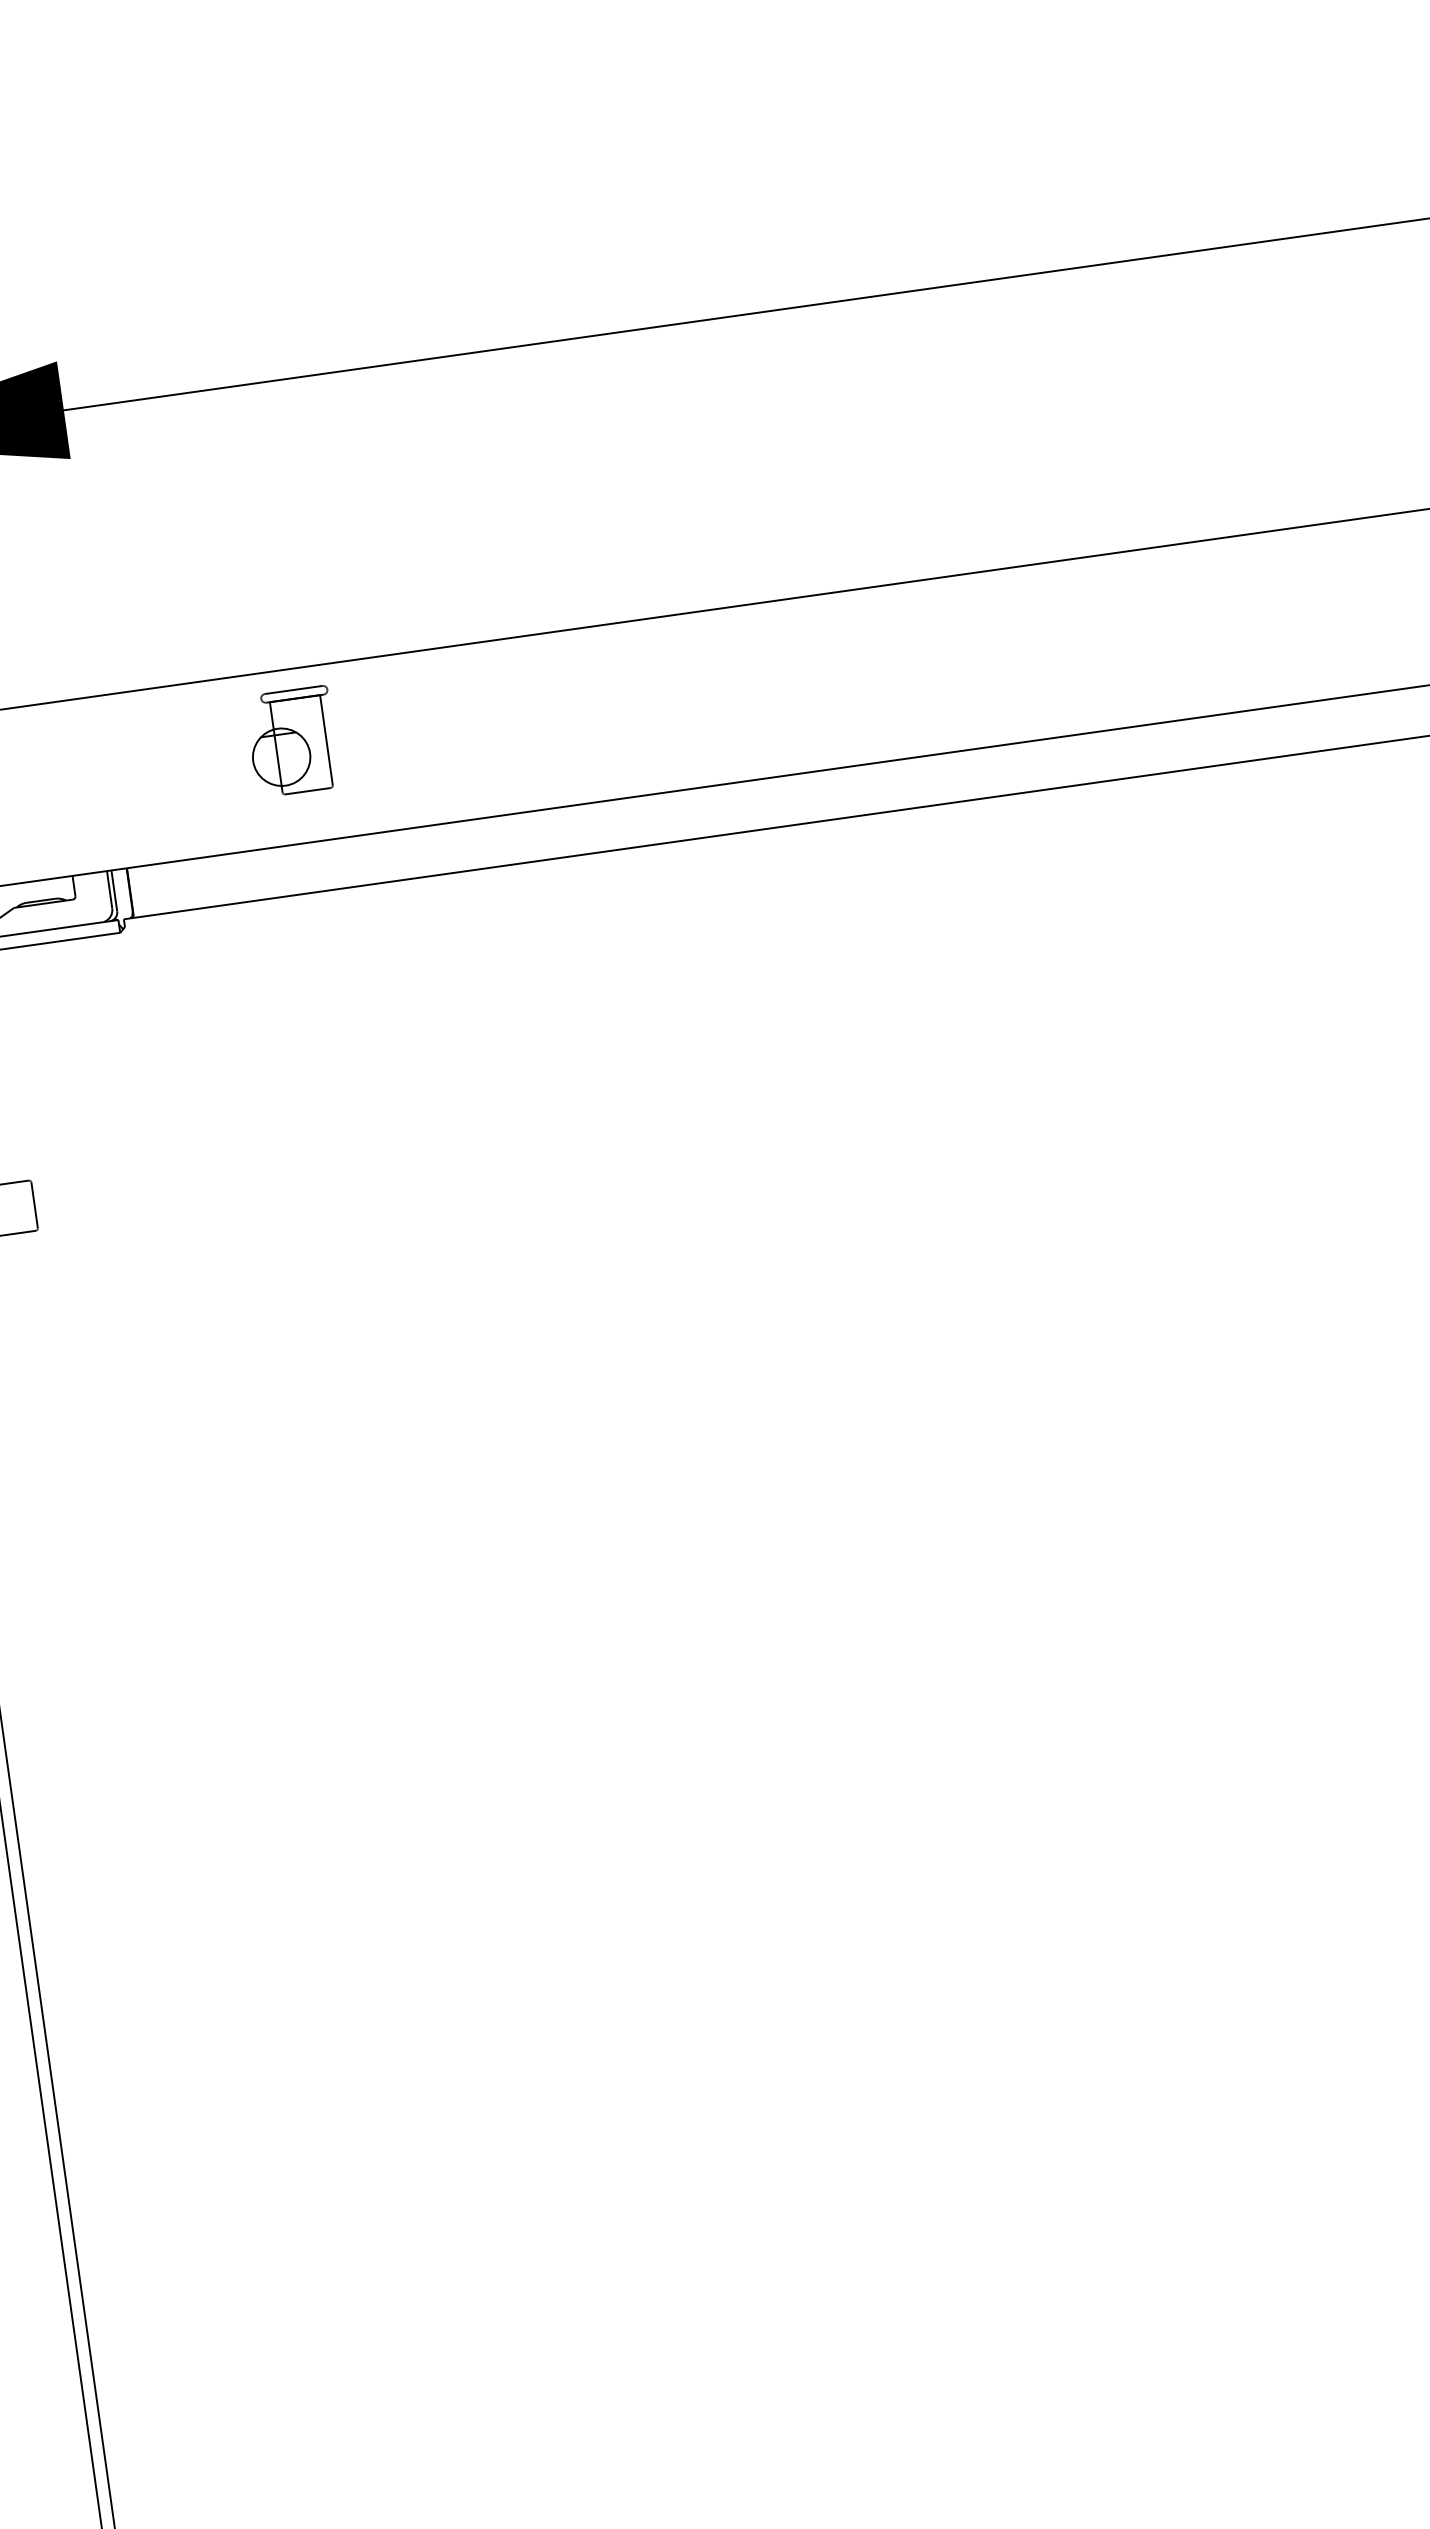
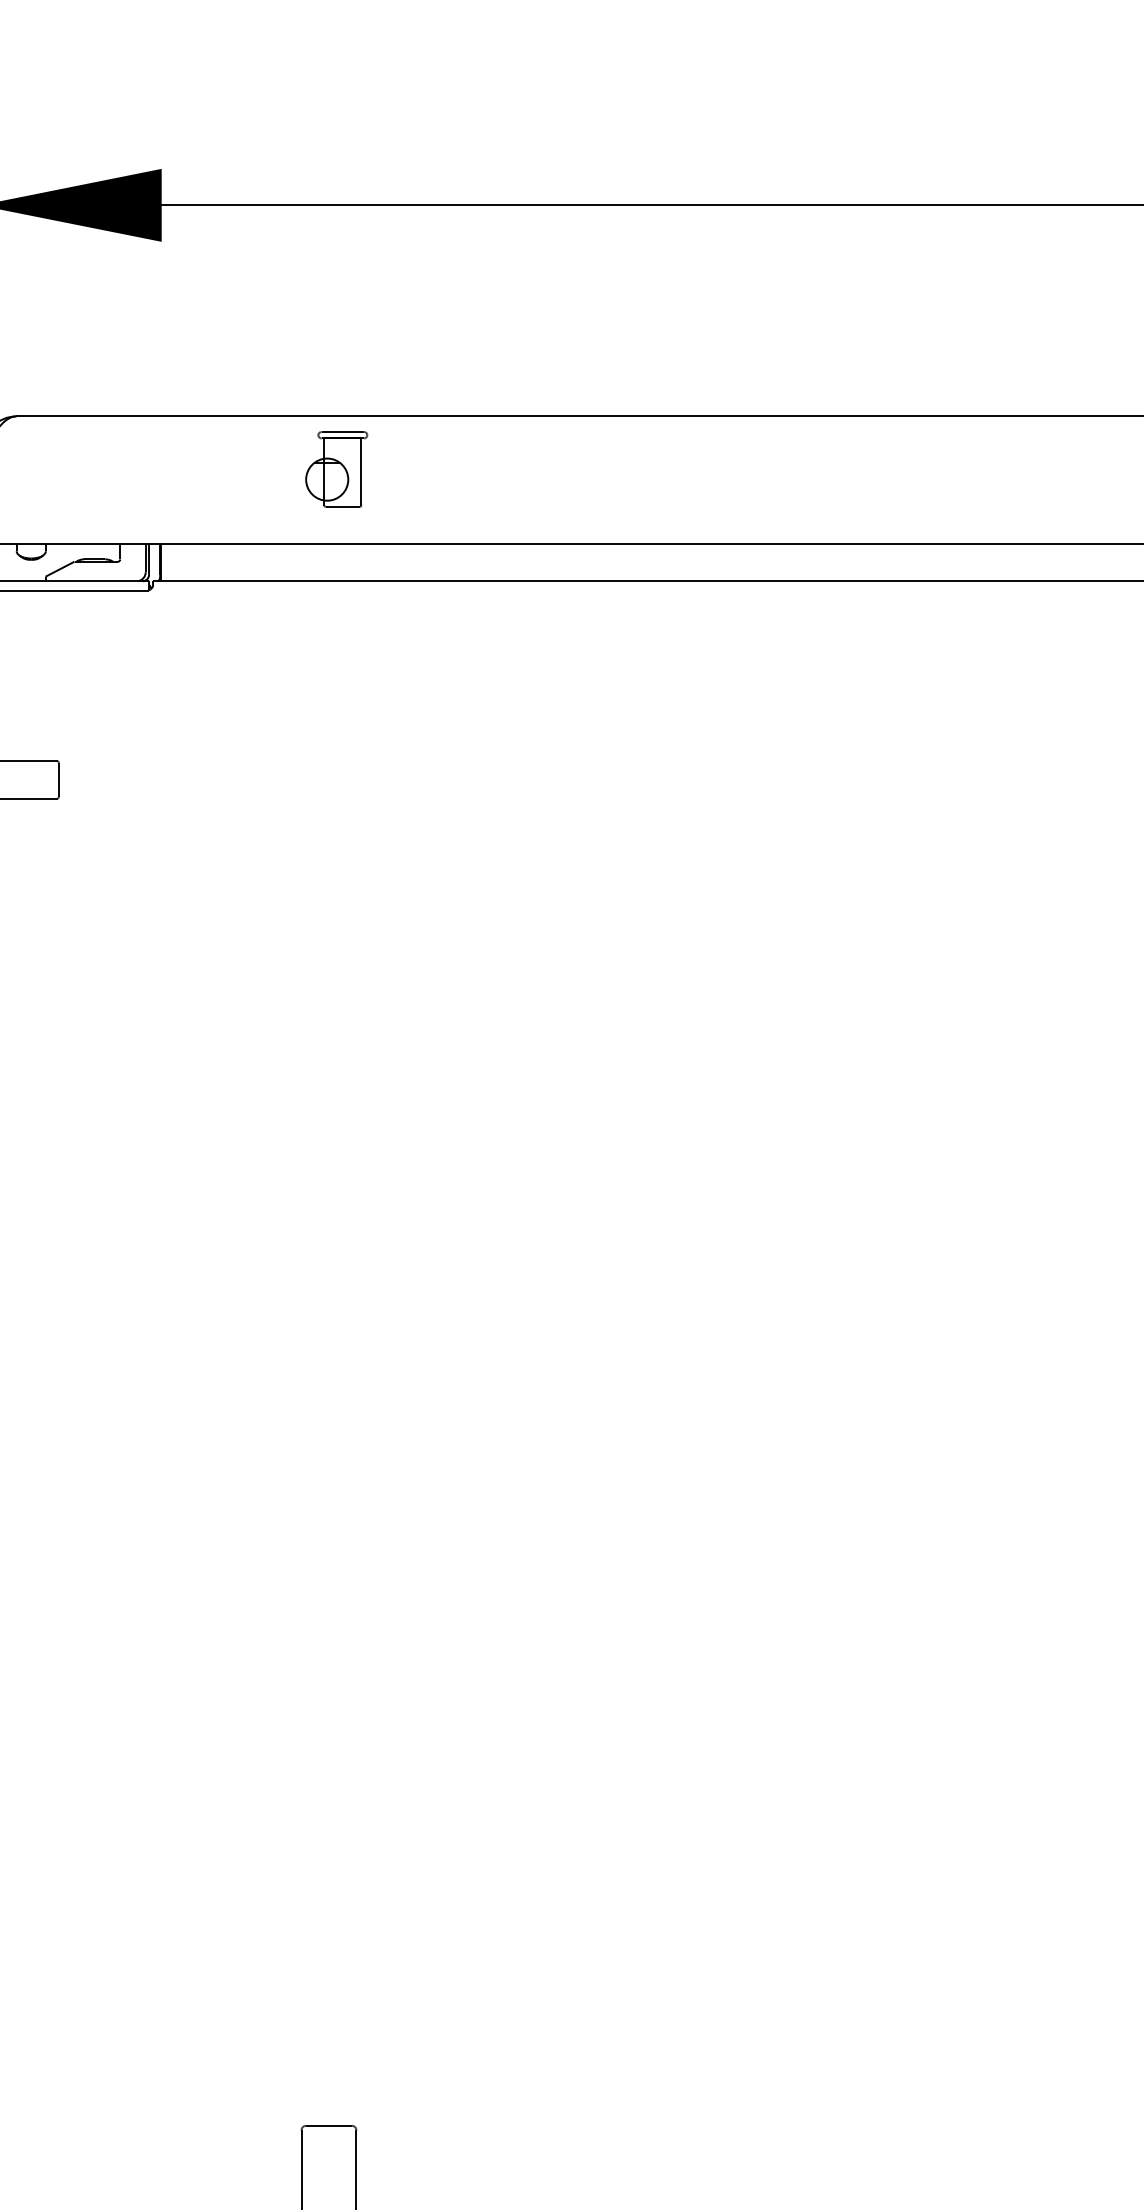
part: (292, 741) -> (336, 469), moved

